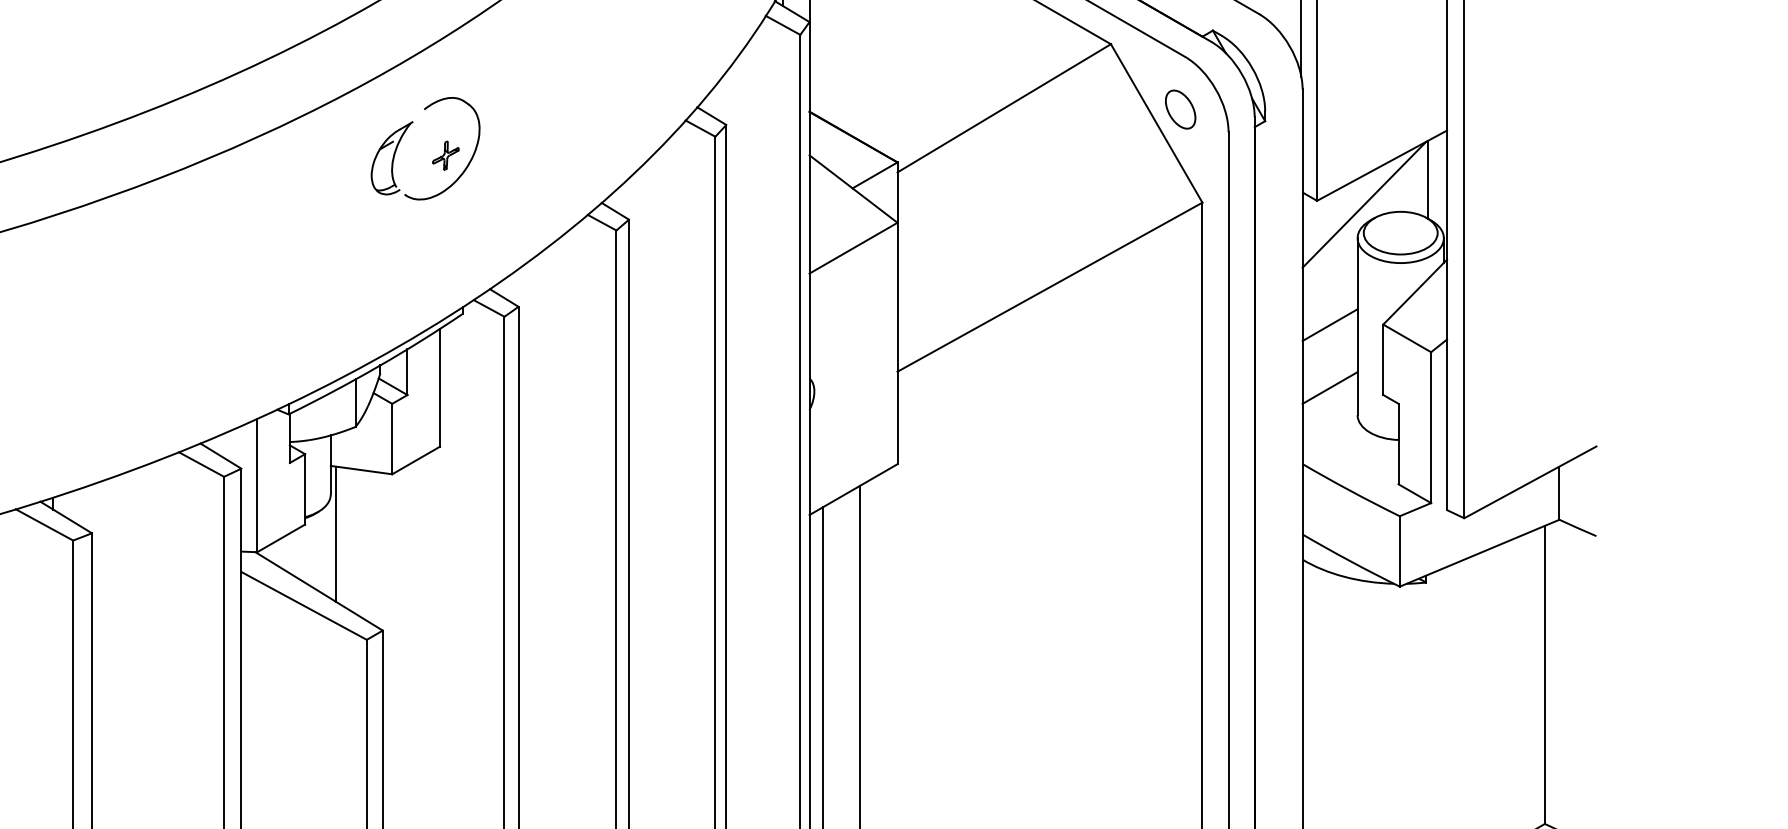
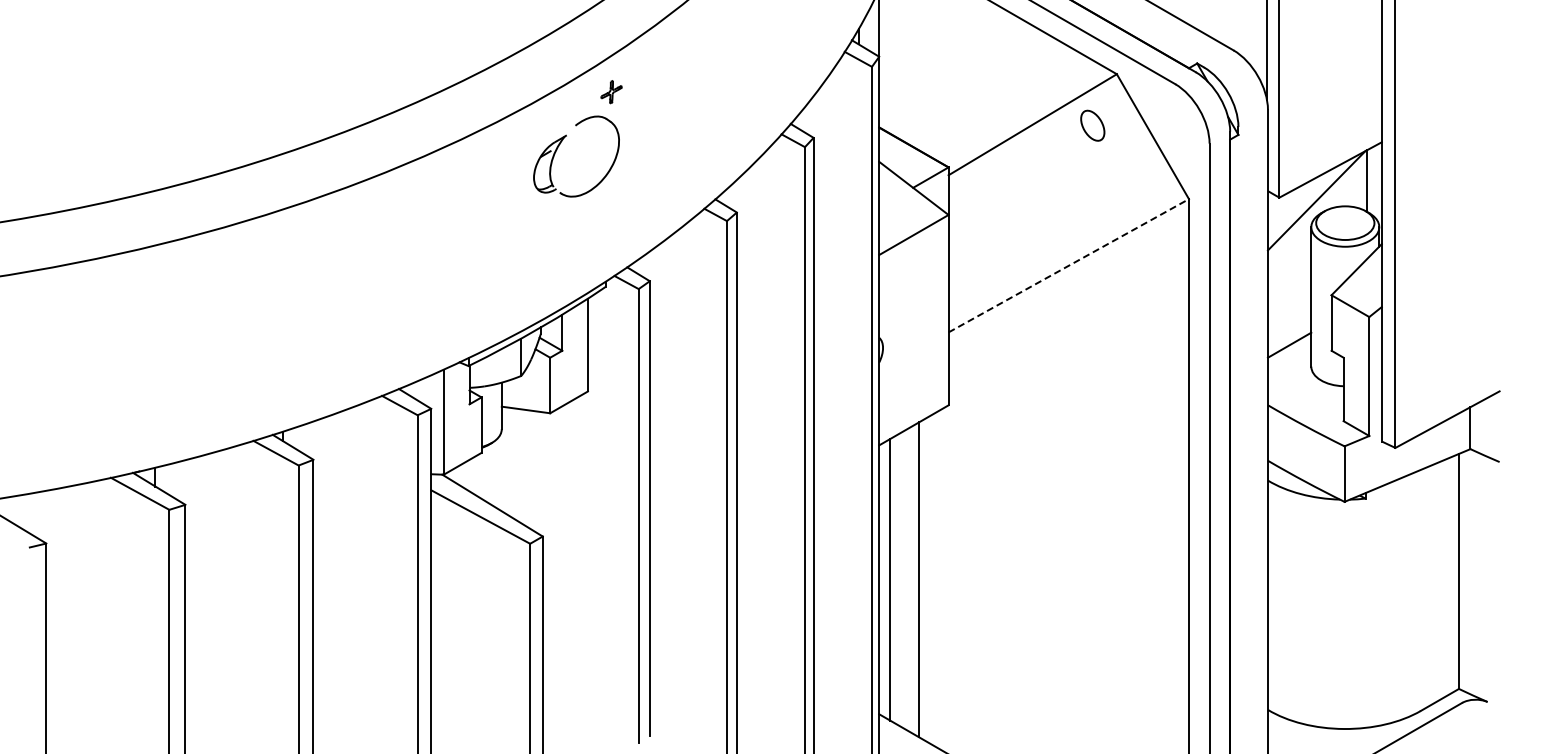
part: (1180, 109) -> (1092, 125), moved
part: (445, 156) -> (611, 92), moved
line: (1050, 286) -> (1069, 265), solid -> dashed
line: (1329, 324) -> (1289, 295), removed
line: (335, 534) -> (505, 460), removed

